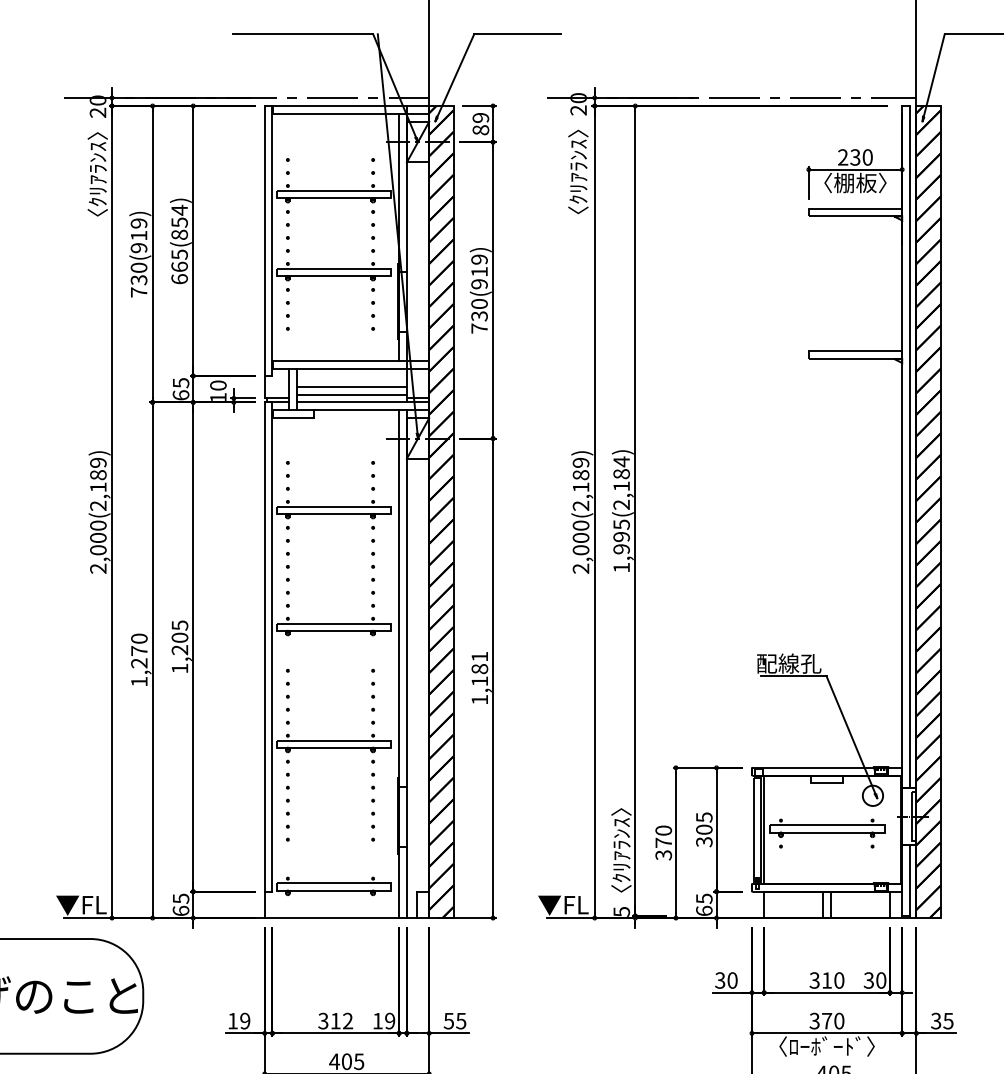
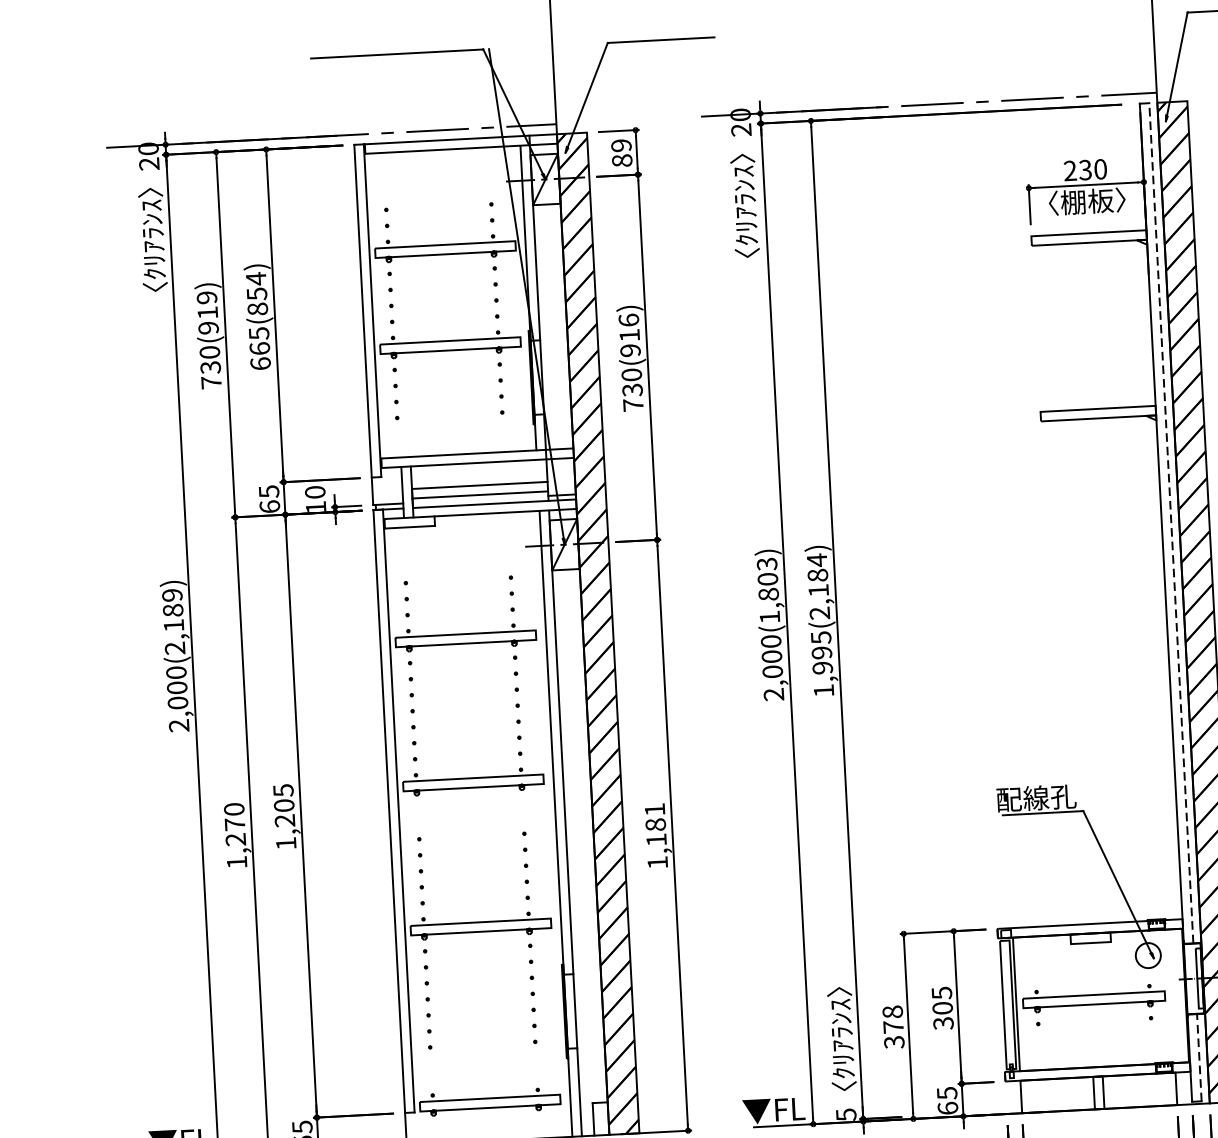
text: (479, 259) -> (628, 320), 730(919) -> 730(916)
line: (909, 446) -> (1170, 522), solid -> dashed
text: (580, 483) -> (767, 589), 2,000(2,189) -> 2,000(1,803)
text: (663, 830) -> (892, 1011), 370 -> 378
line: (909, 880) -> (1198, 1057), solid -> dashed

